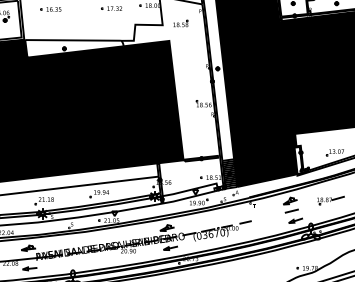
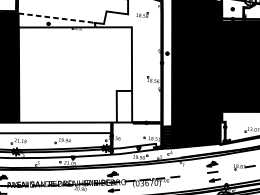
line: (73, 40) -> (56, 18), solid -> dashed
fill: (105, 108) -> (75, 74), removed

